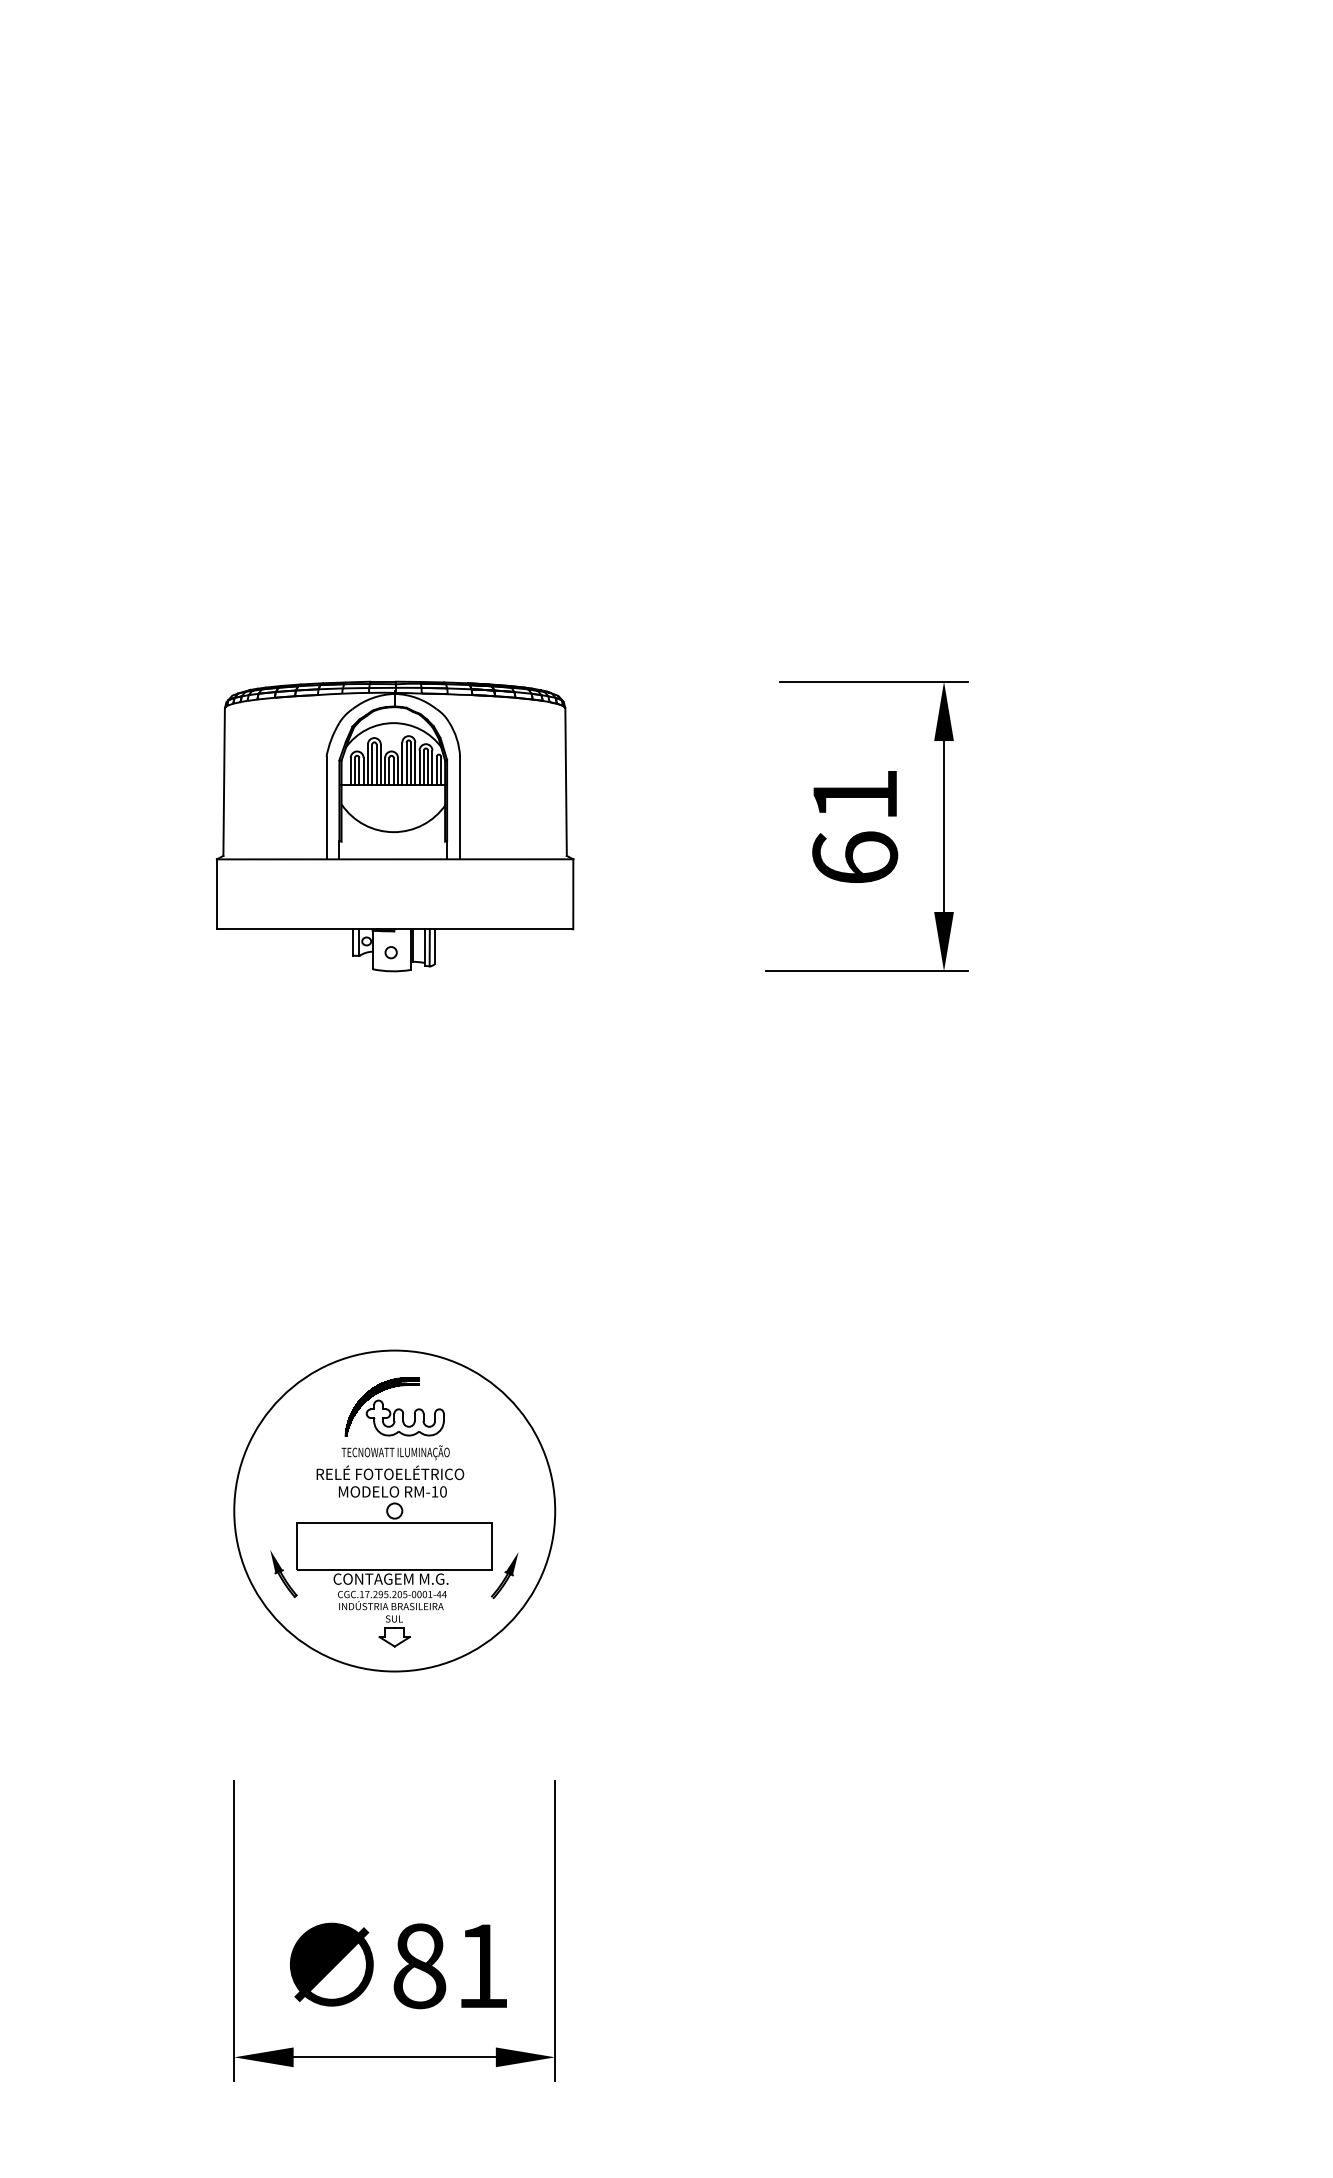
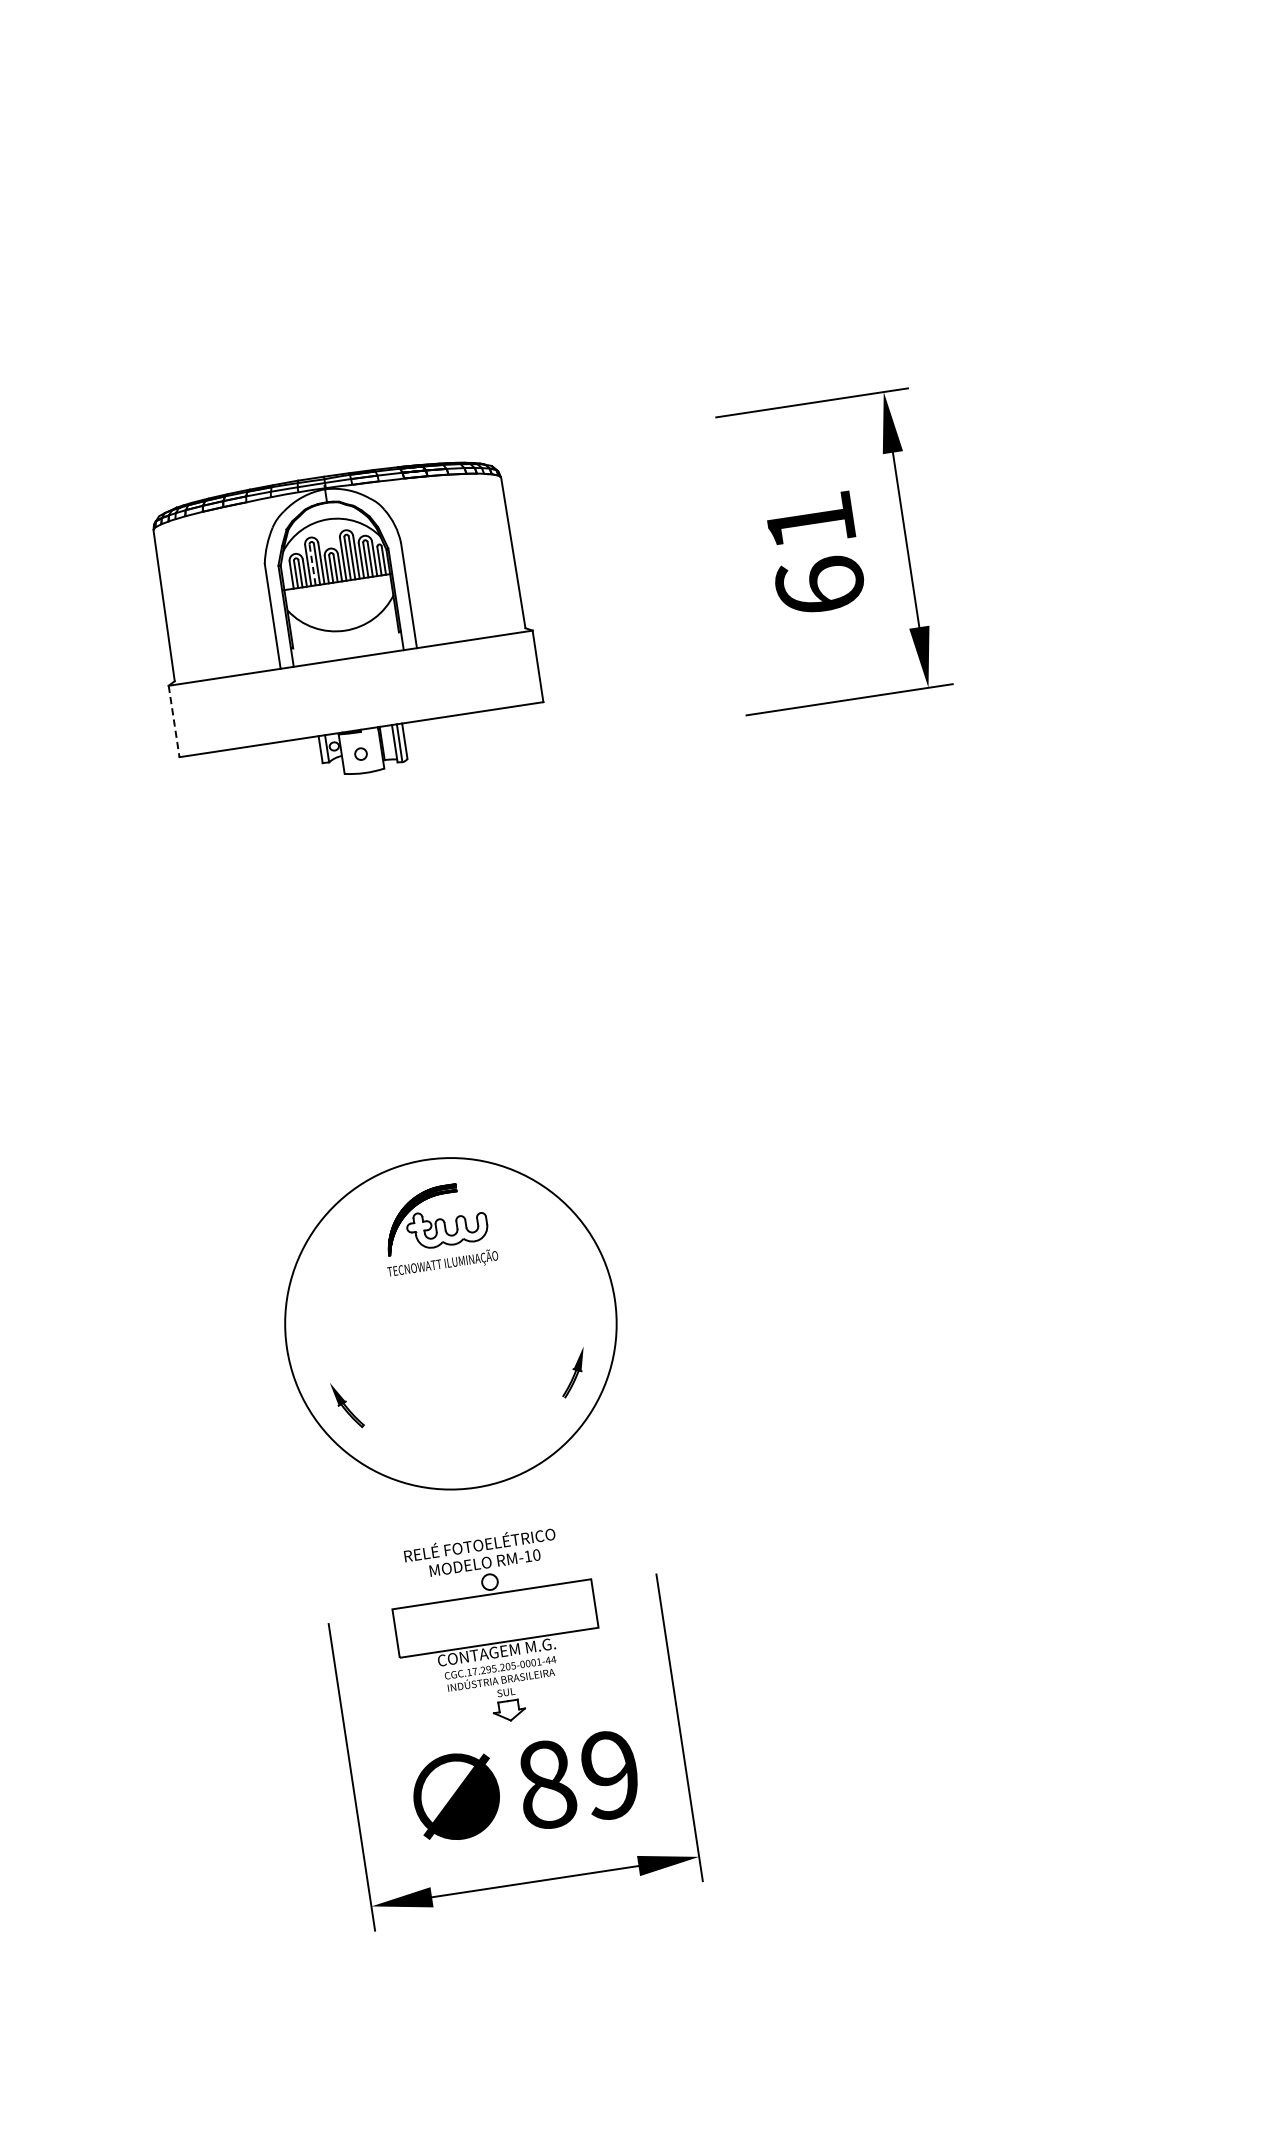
line: (372, 764) -> (312, 564), solid -> dashed
line: (216, 894) -> (173, 721), solid -> dashed
part: (394, 1556) -> (496, 1628), moved
text: (482, 1966) -> (610, 1775), 81 -> 89

